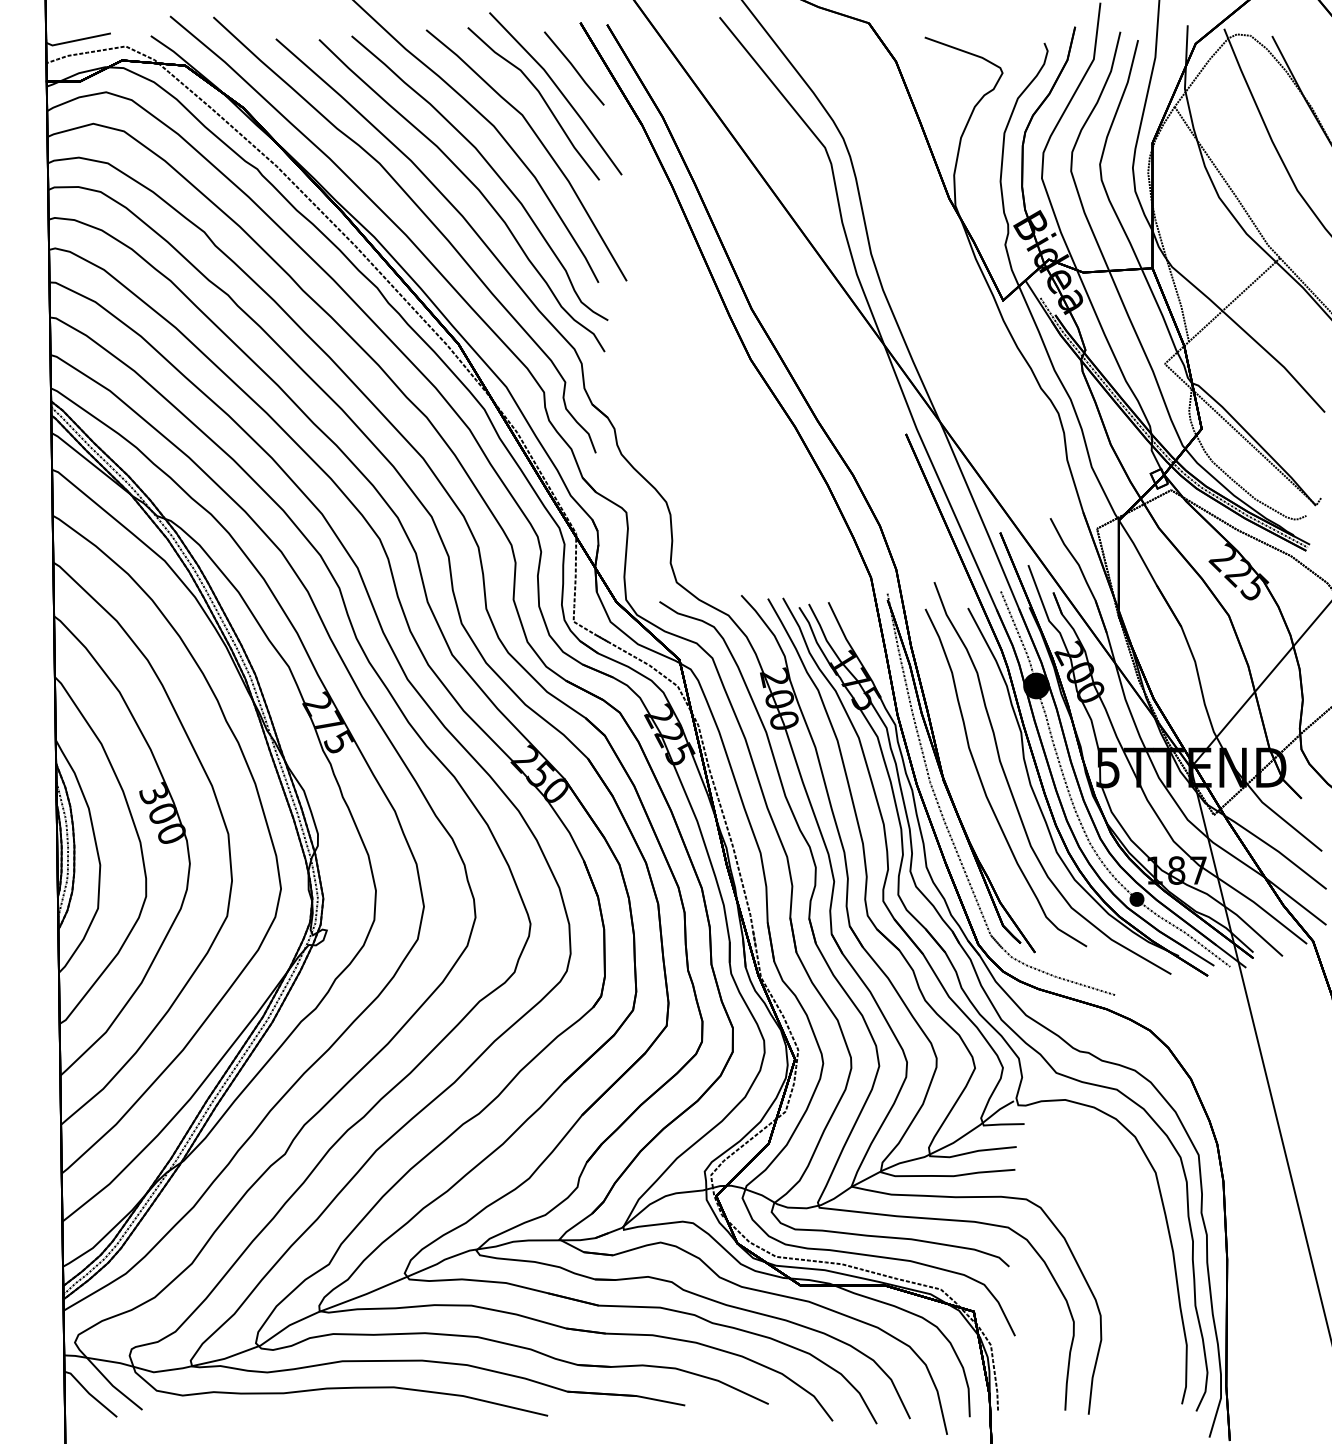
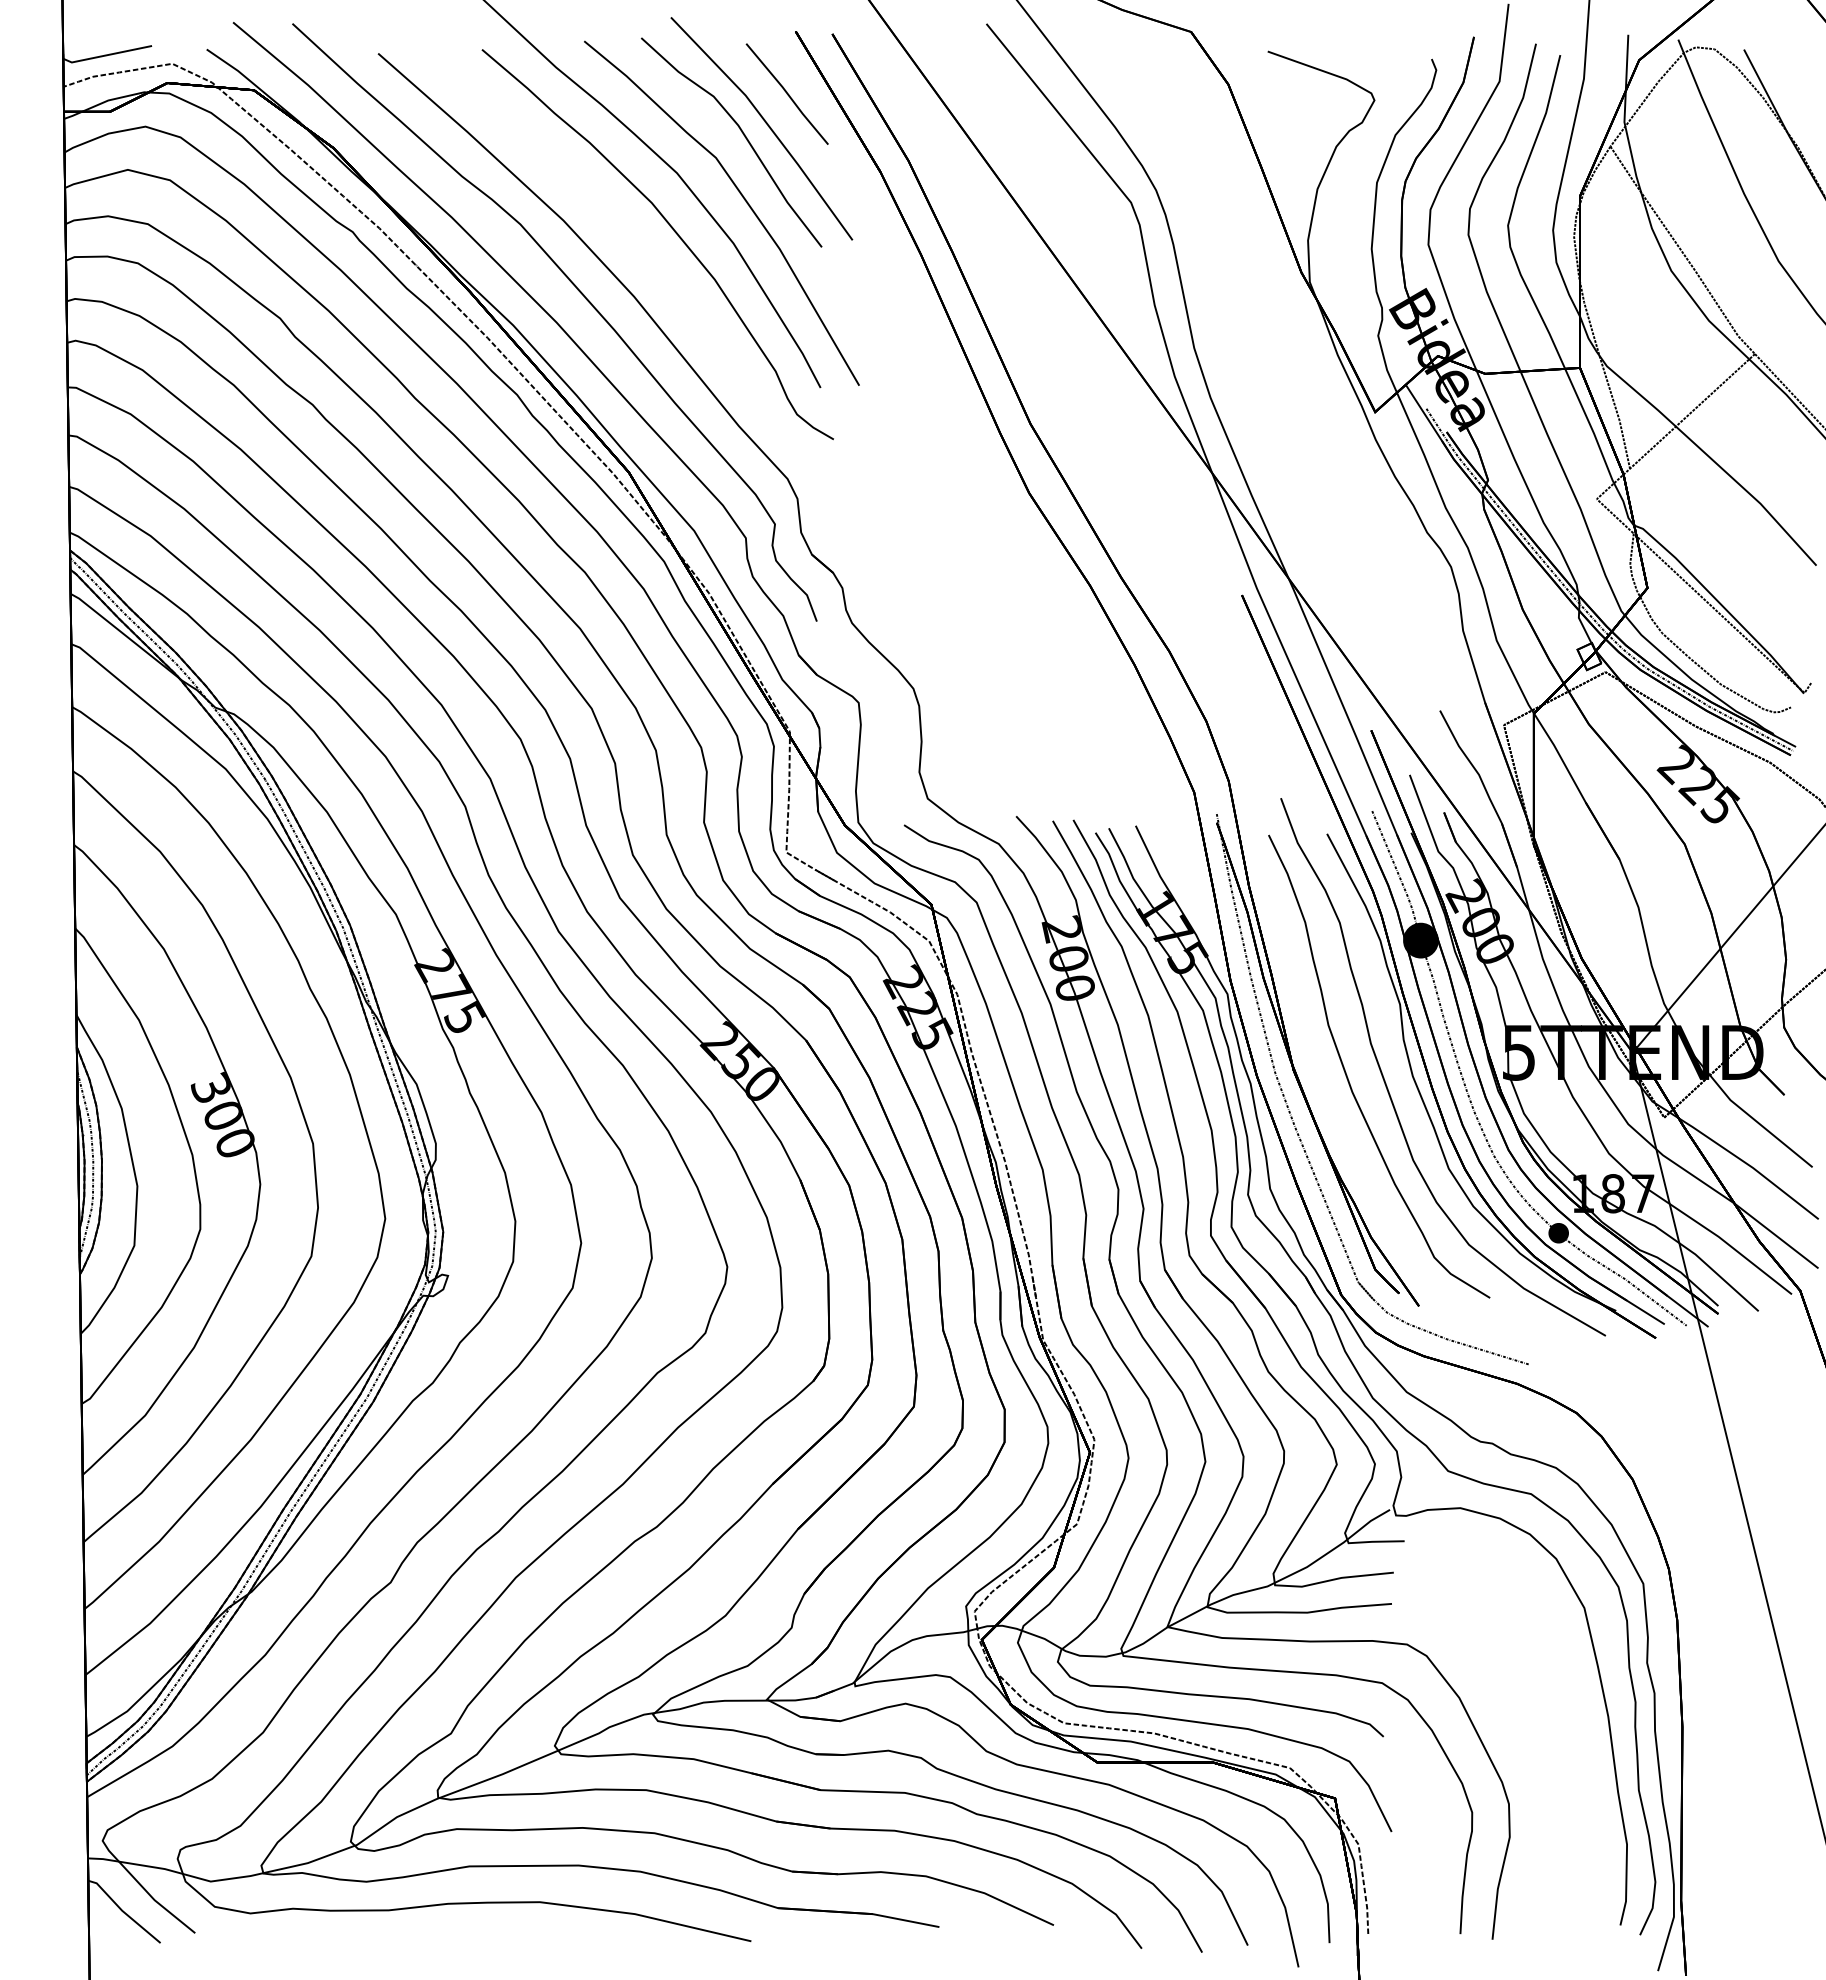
curve: (473, 184) -> (648, 253), removed

